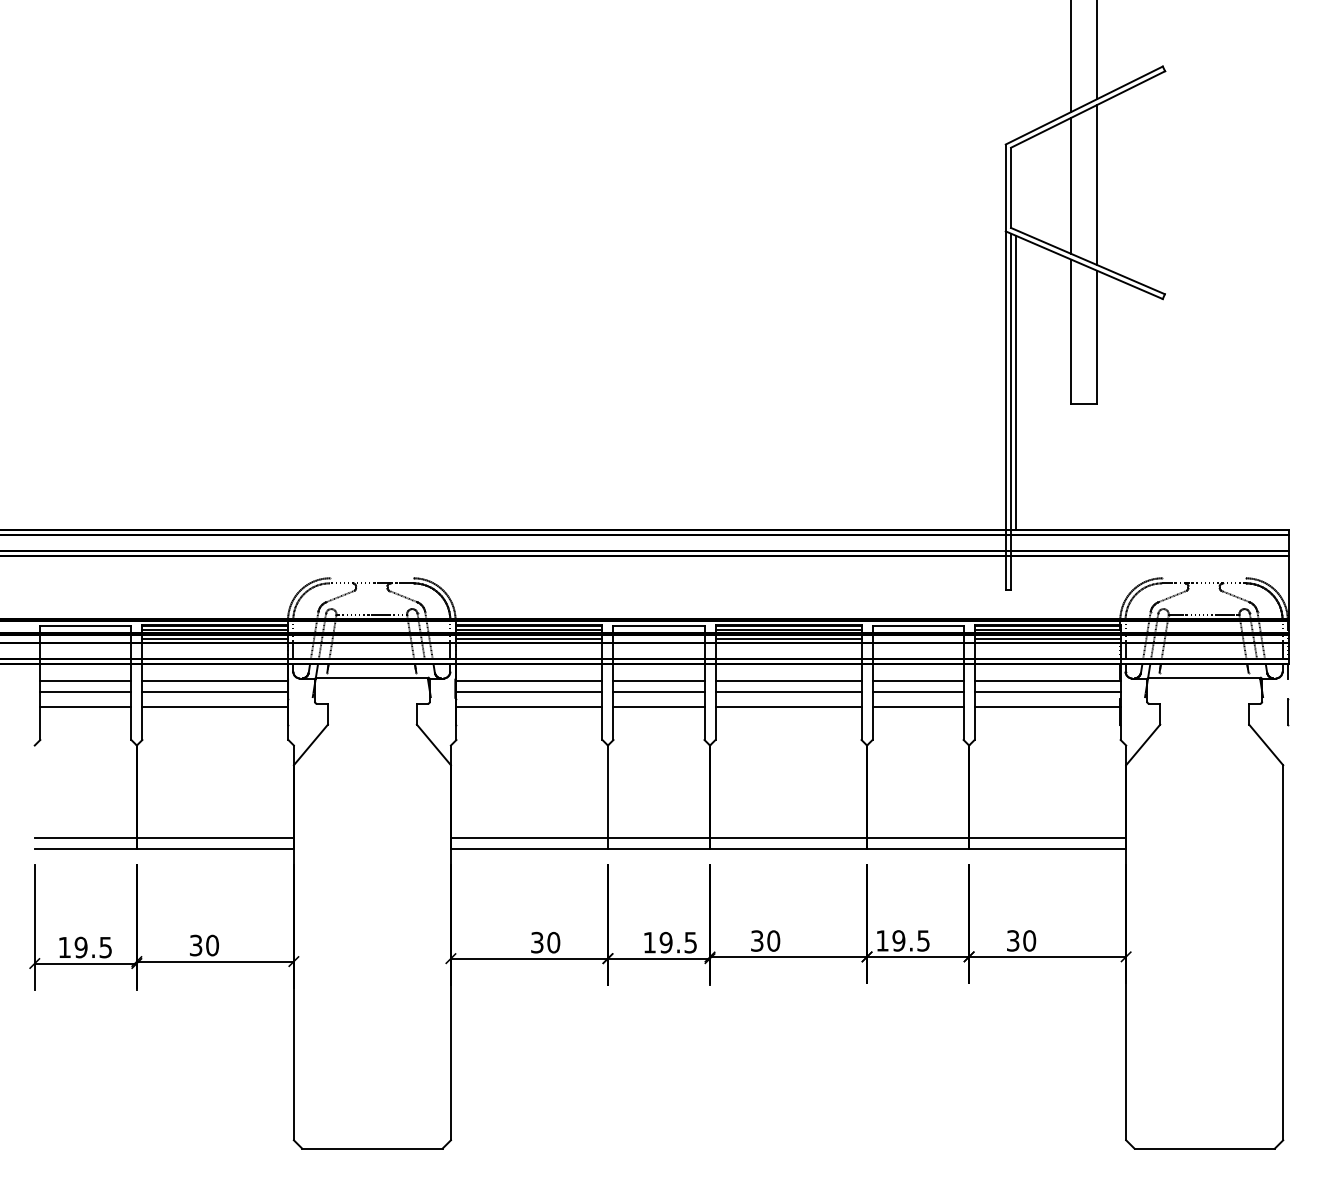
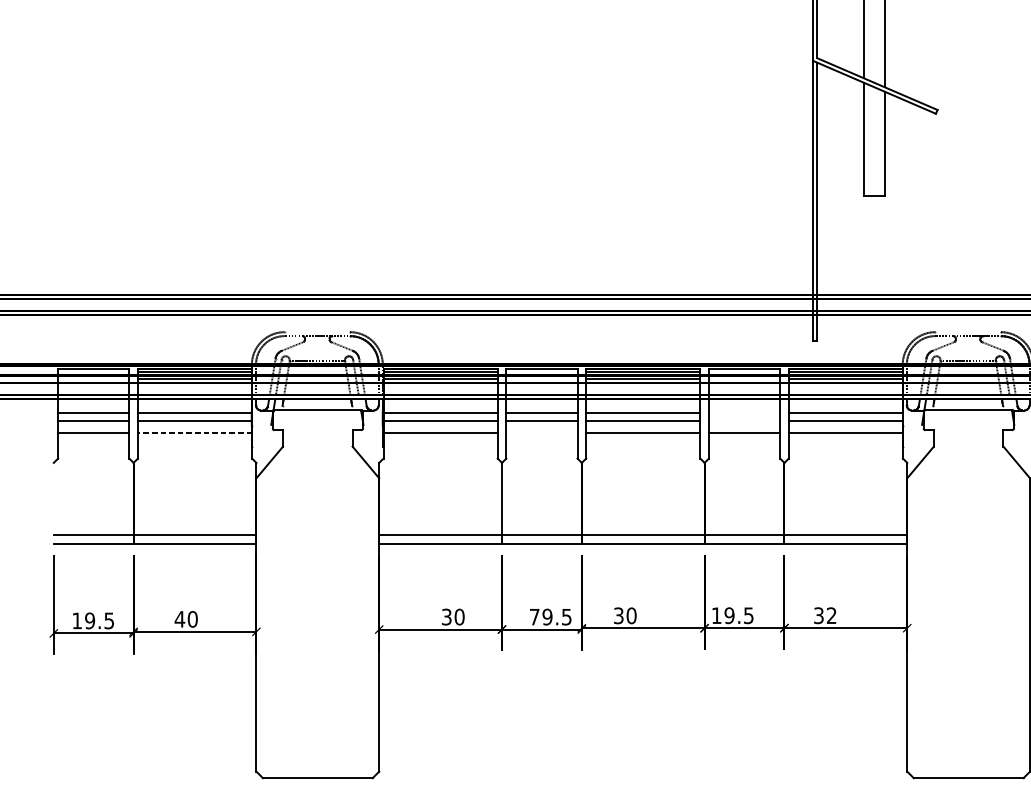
line: (1016, 382) -> (821, 179), removed
line: (917, 681) -> (744, 412), removed
line: (917, 691) -> (744, 420), removed
line: (214, 707) -> (194, 433), solid -> dashed
line: (658, 707) -> (541, 433), removed
text: (1029, 940) -> (831, 615), 30 -> 32
text: (649, 942) -> (534, 616), 19.5 -> 79.5
text: (195, 945) -> (179, 619), 30 -> 40

